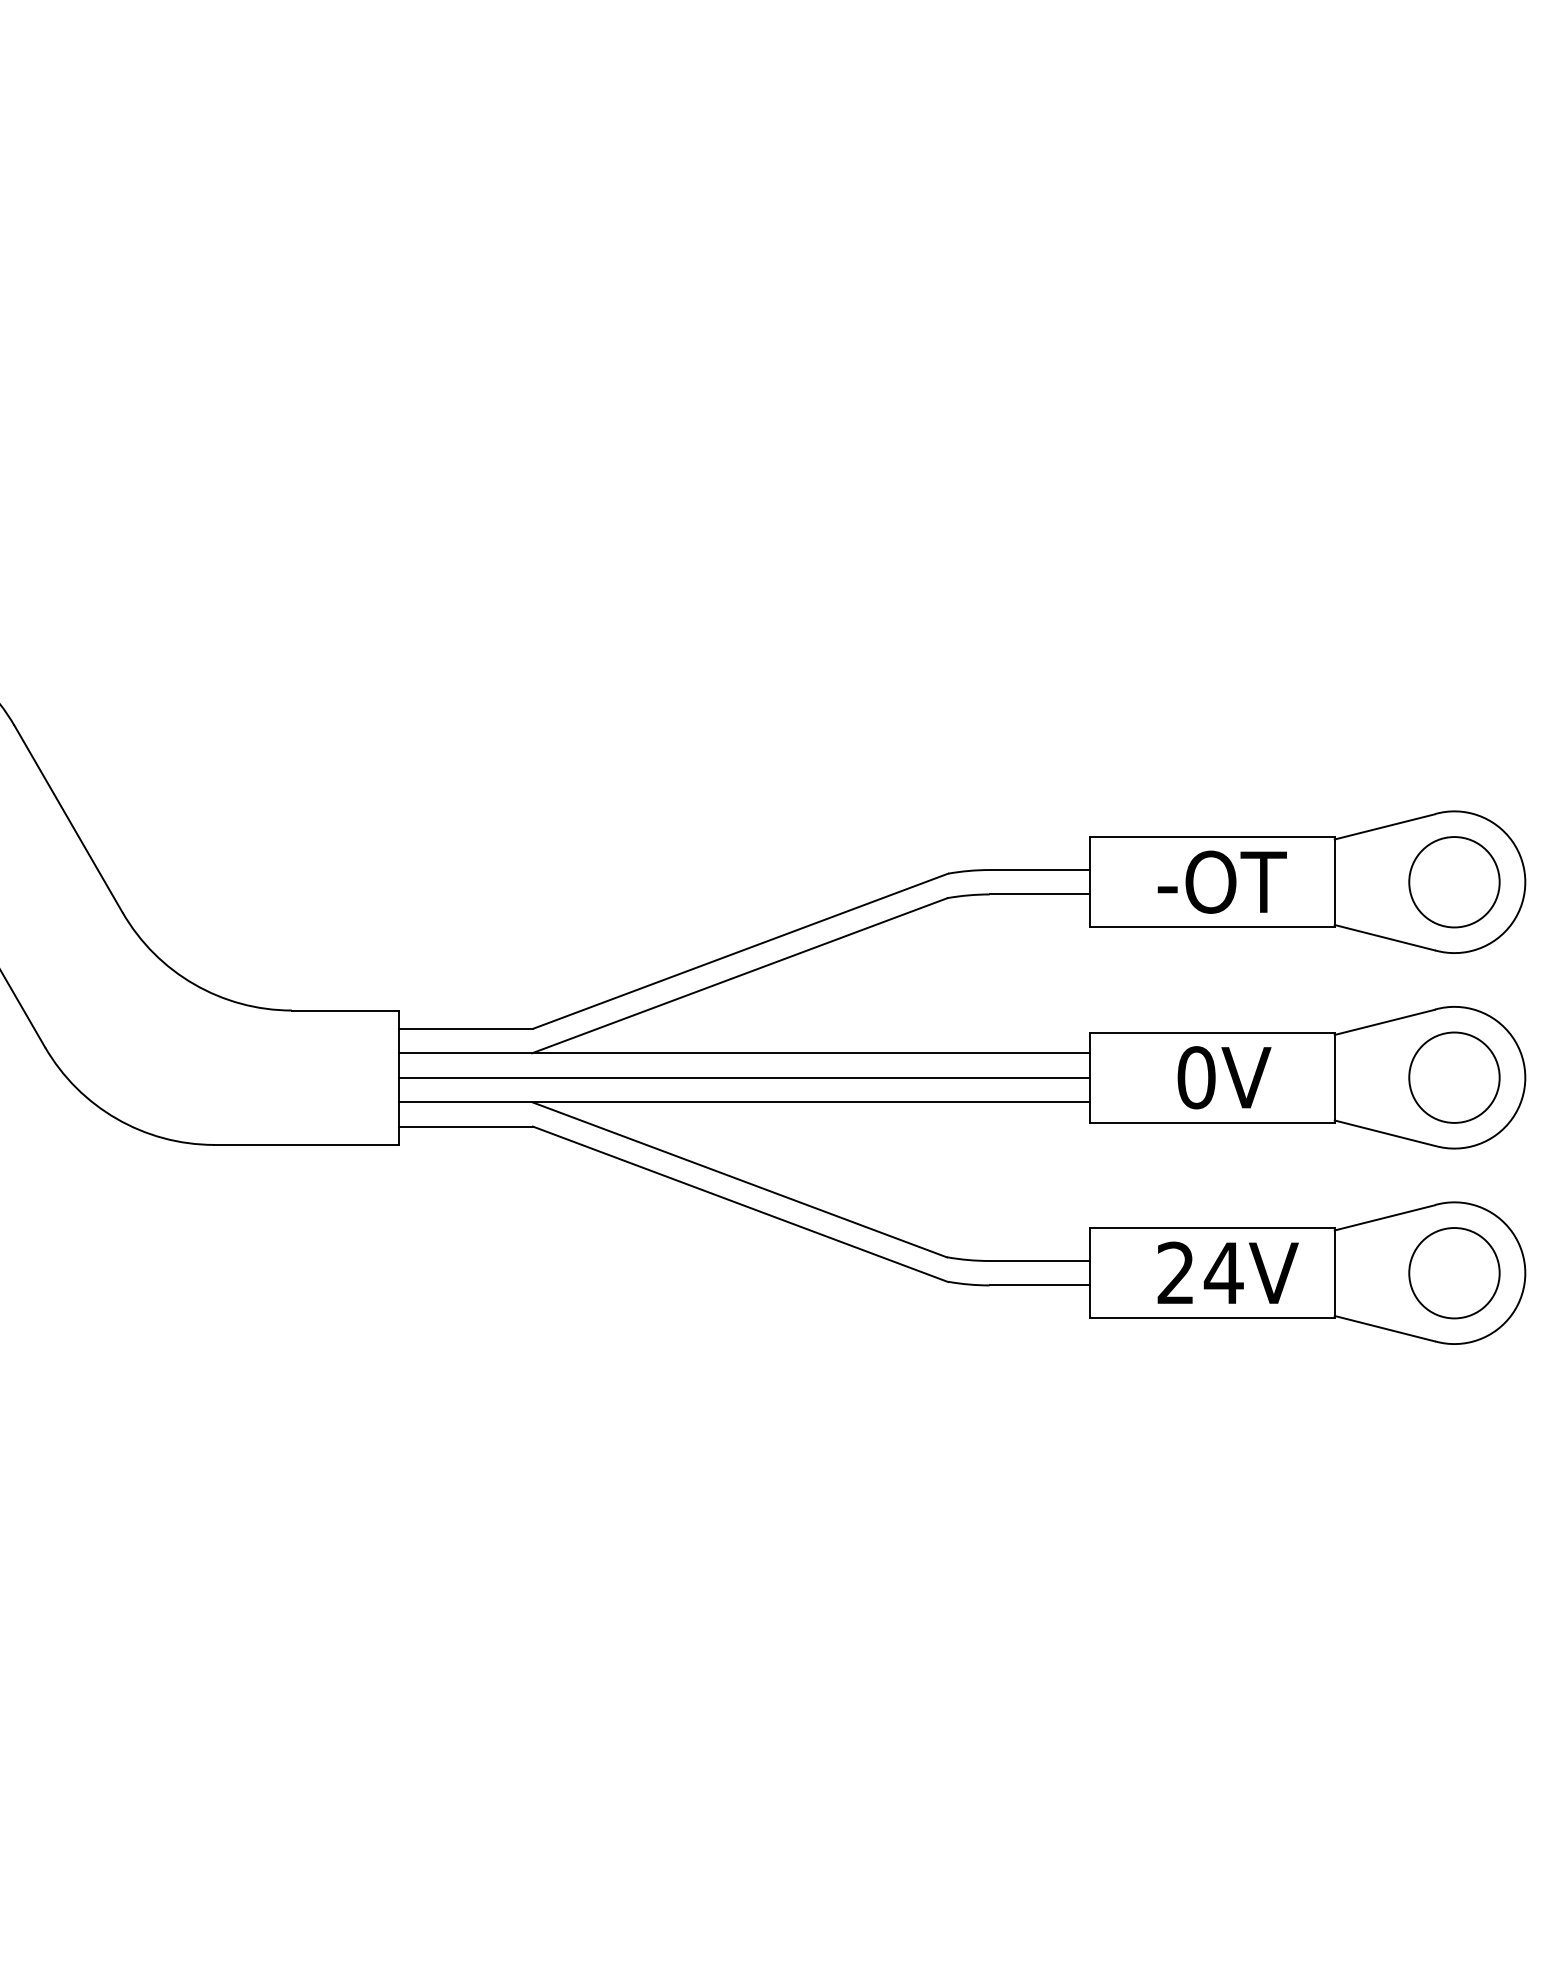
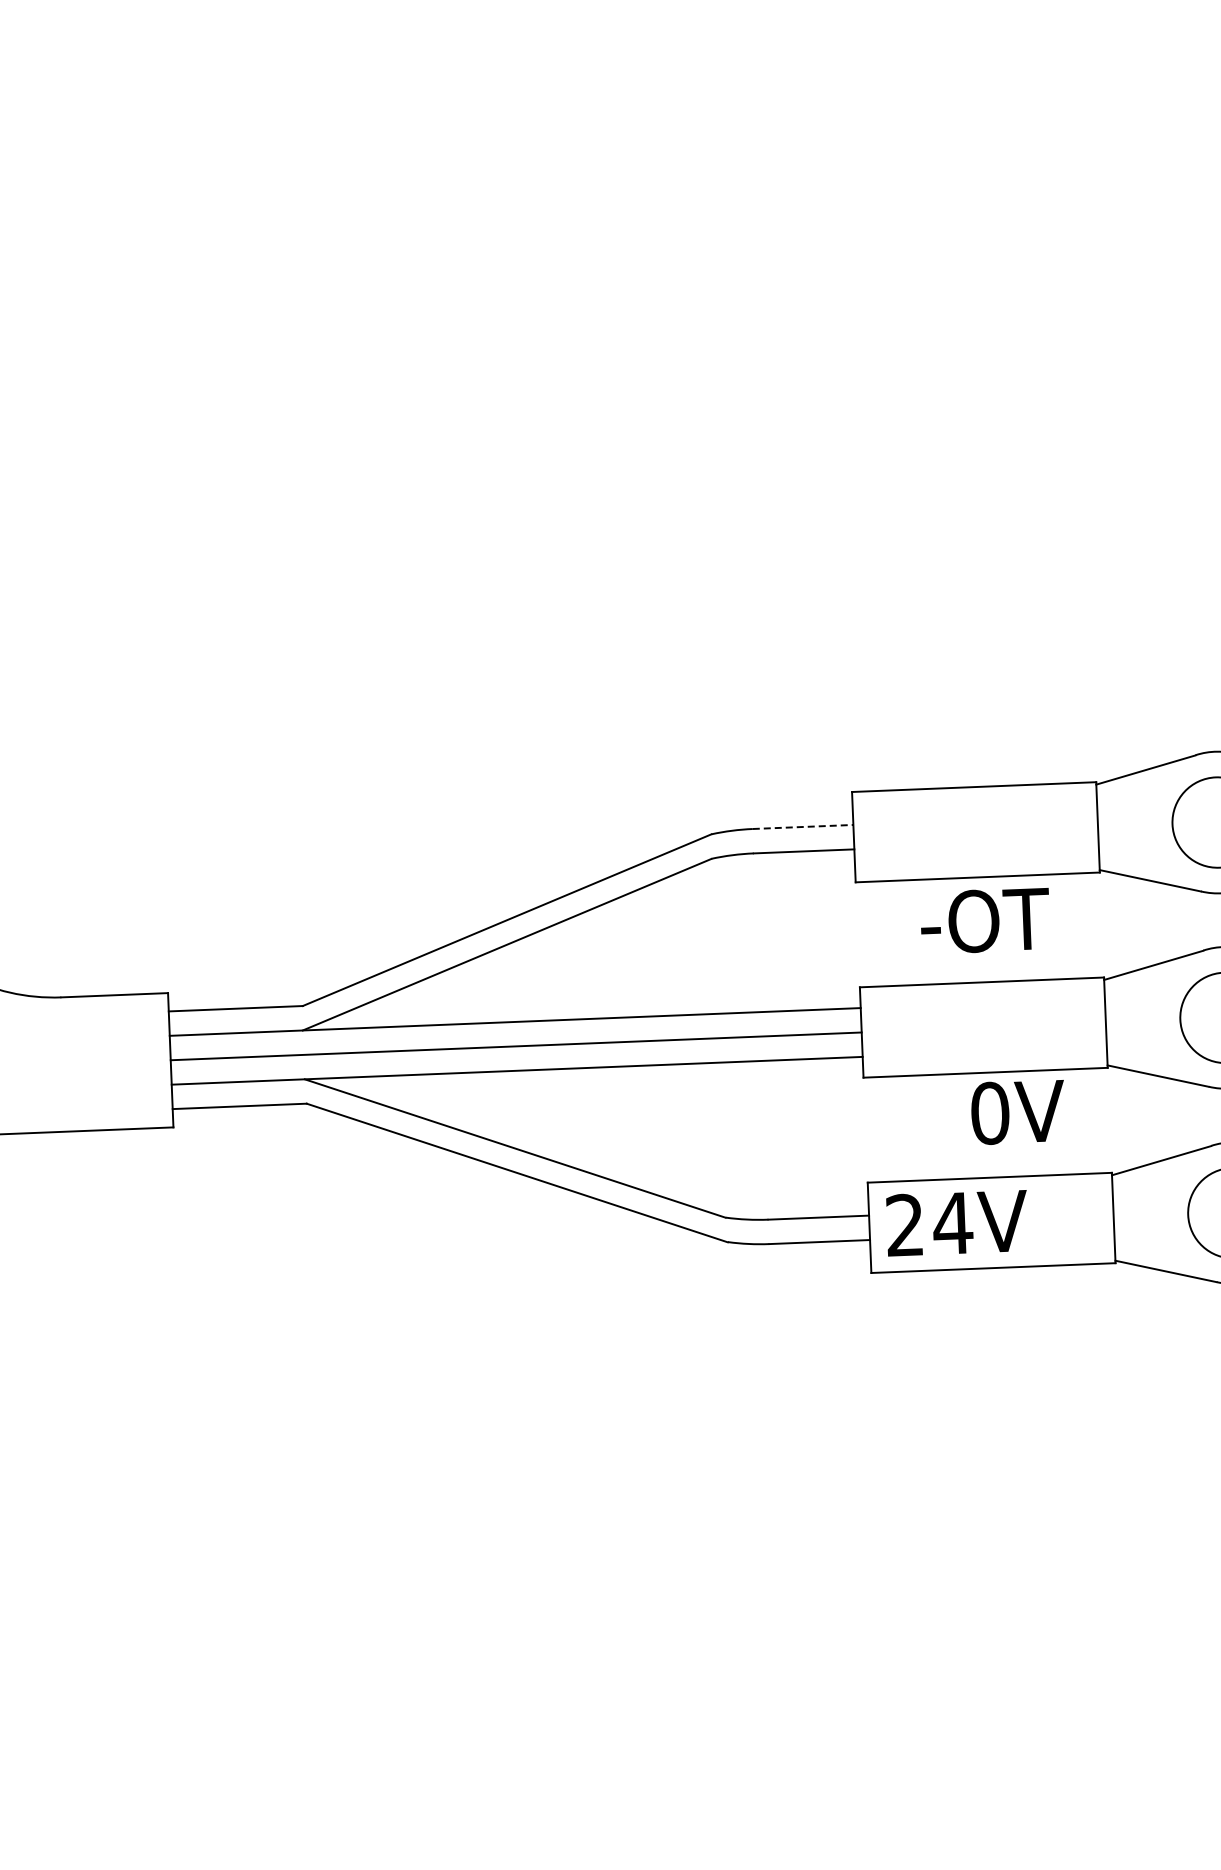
line: (1040, 870) -> (803, 827), solid -> dashed
text: (1221, 881) -> (984, 920), moved
text: (1224, 1077) -> (1018, 1112), moved
text: (1227, 1272) -> (956, 1222), moved

